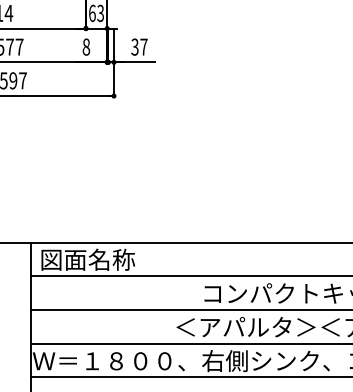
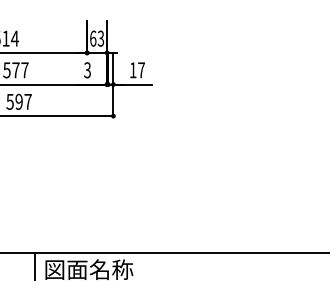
text: (86, 46) -> (87, 69), 8 -> 3
text: (134, 46) -> (132, 69), 37 -> 17

